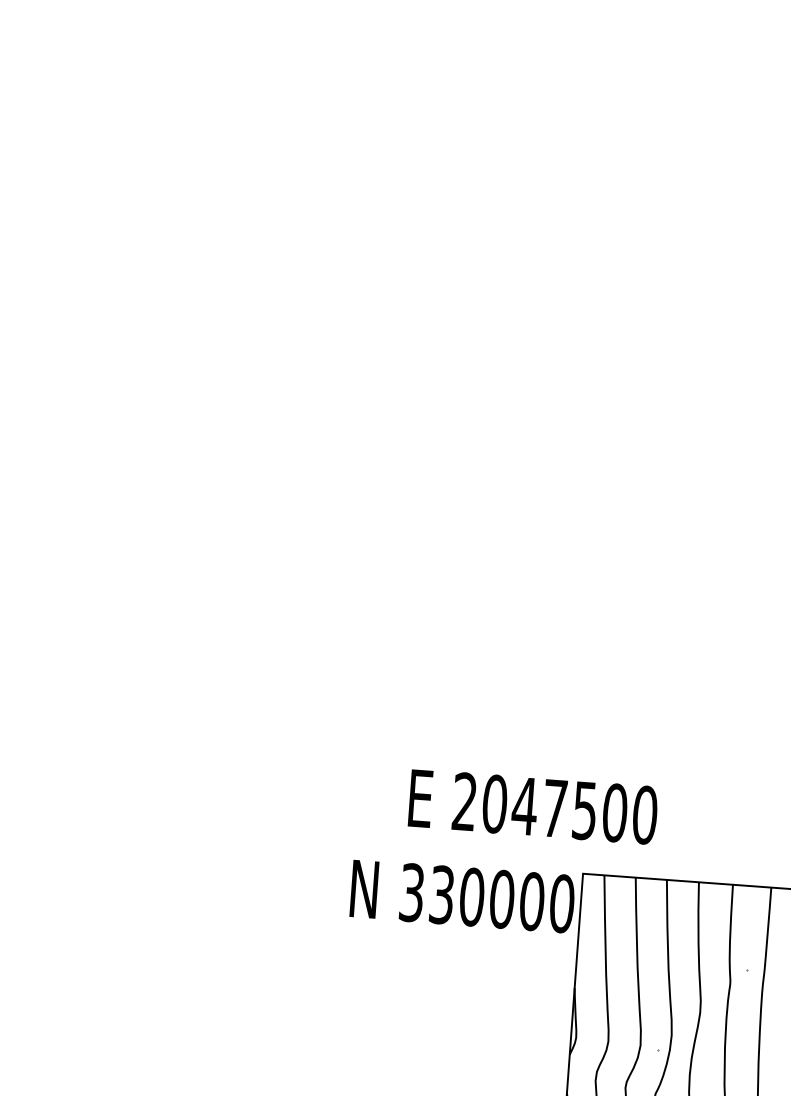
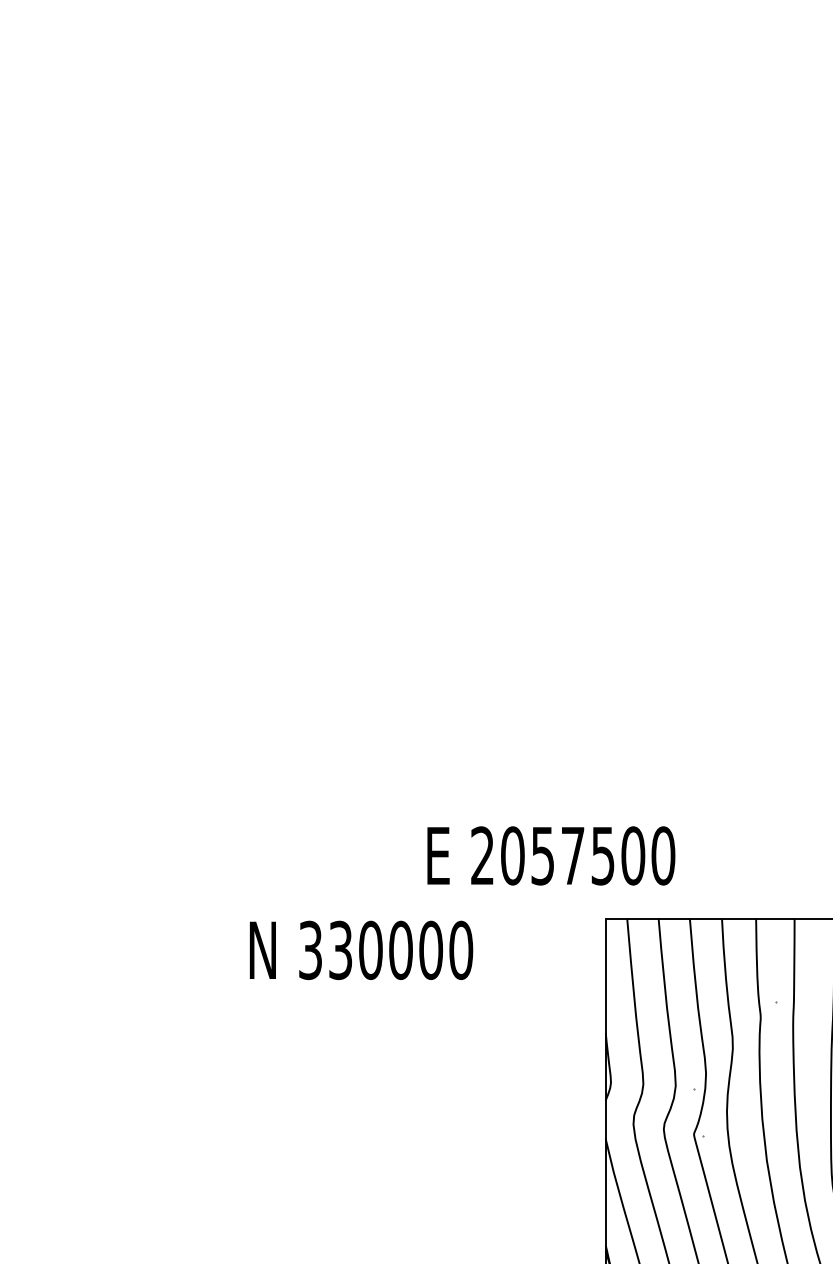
text: (524, 806) -> (542, 856), 2047500 -> 2057500
text: (462, 895) -> (361, 949), moved

